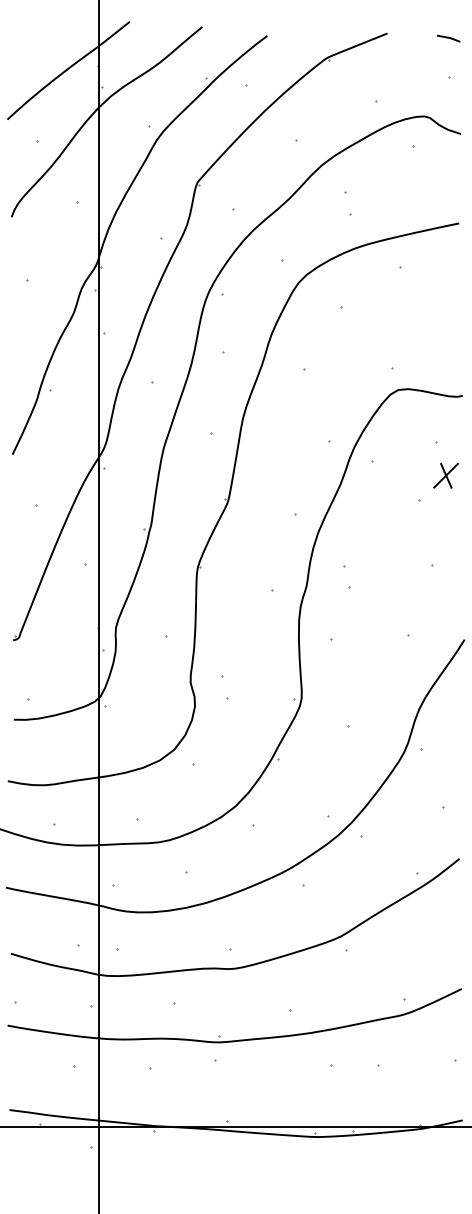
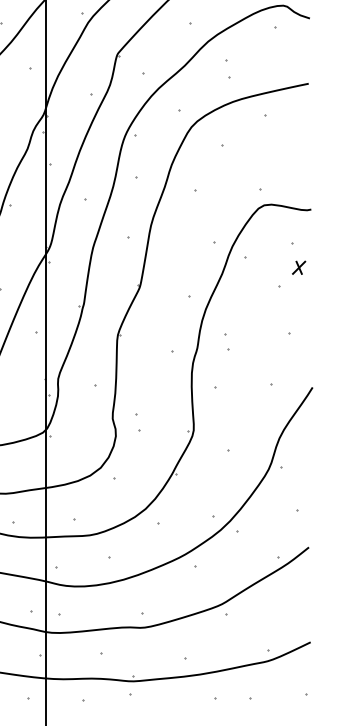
part: (445, 475) -> (298, 267), size x0.7

